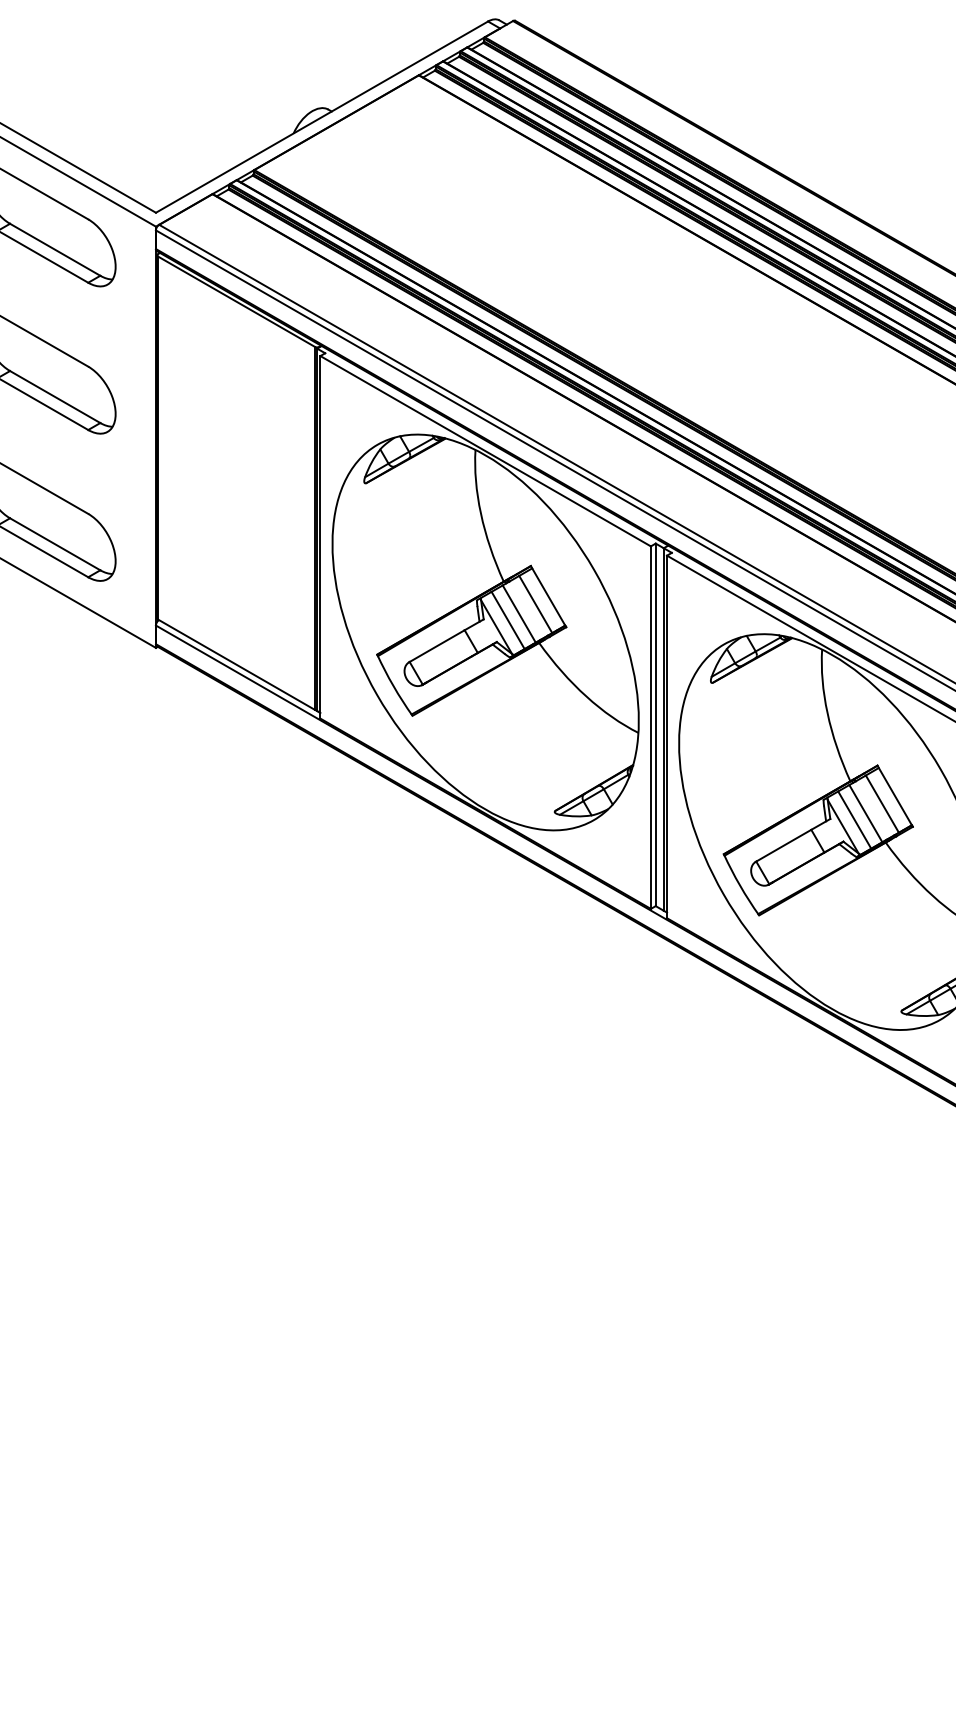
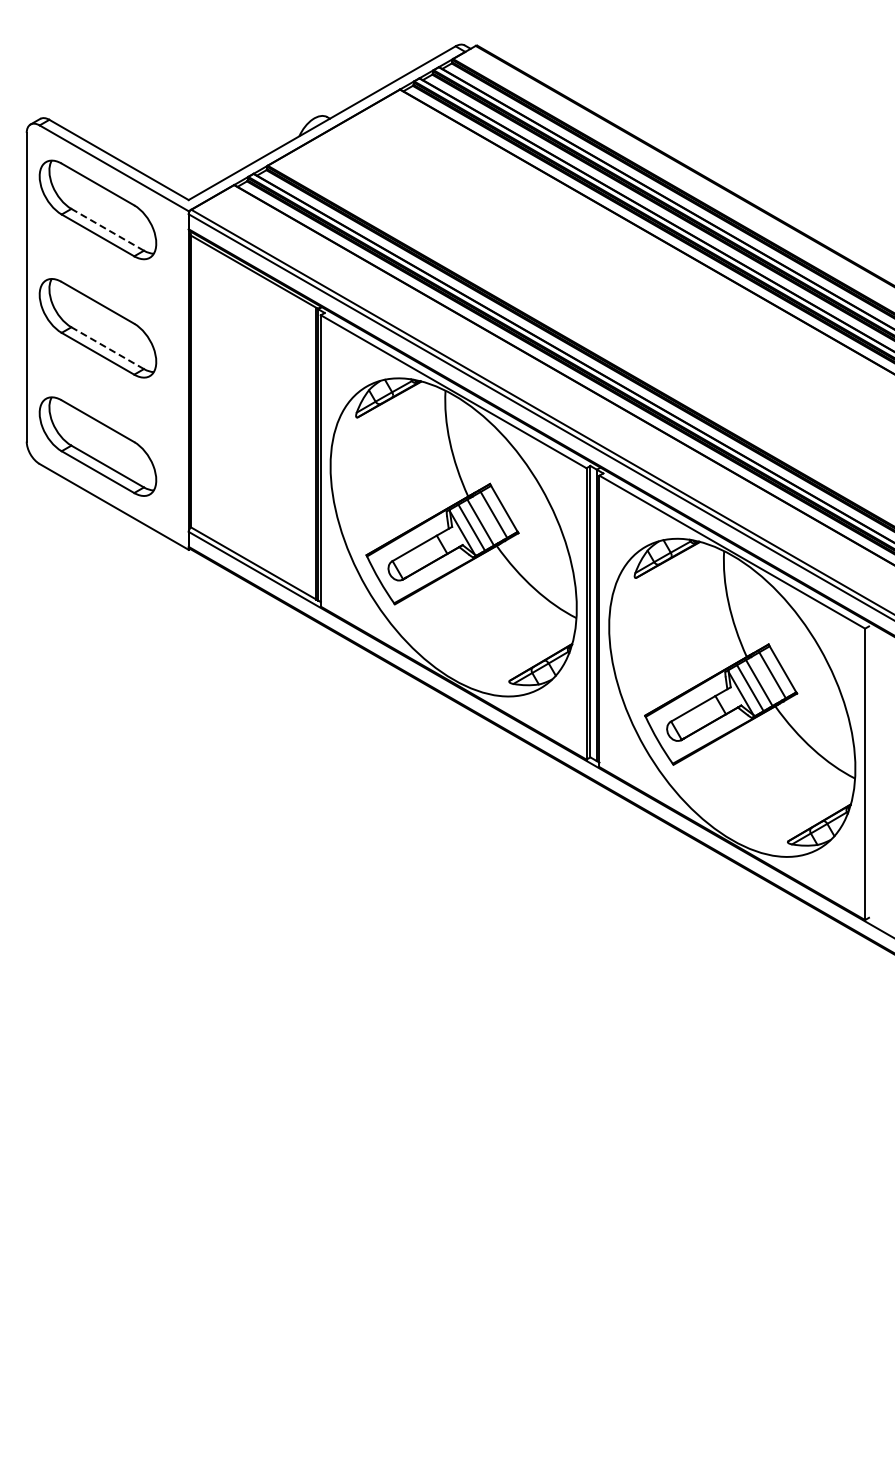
line: (54, 249) -> (107, 229), solid -> dashed
line: (54, 397) -> (107, 348), solid -> dashed

